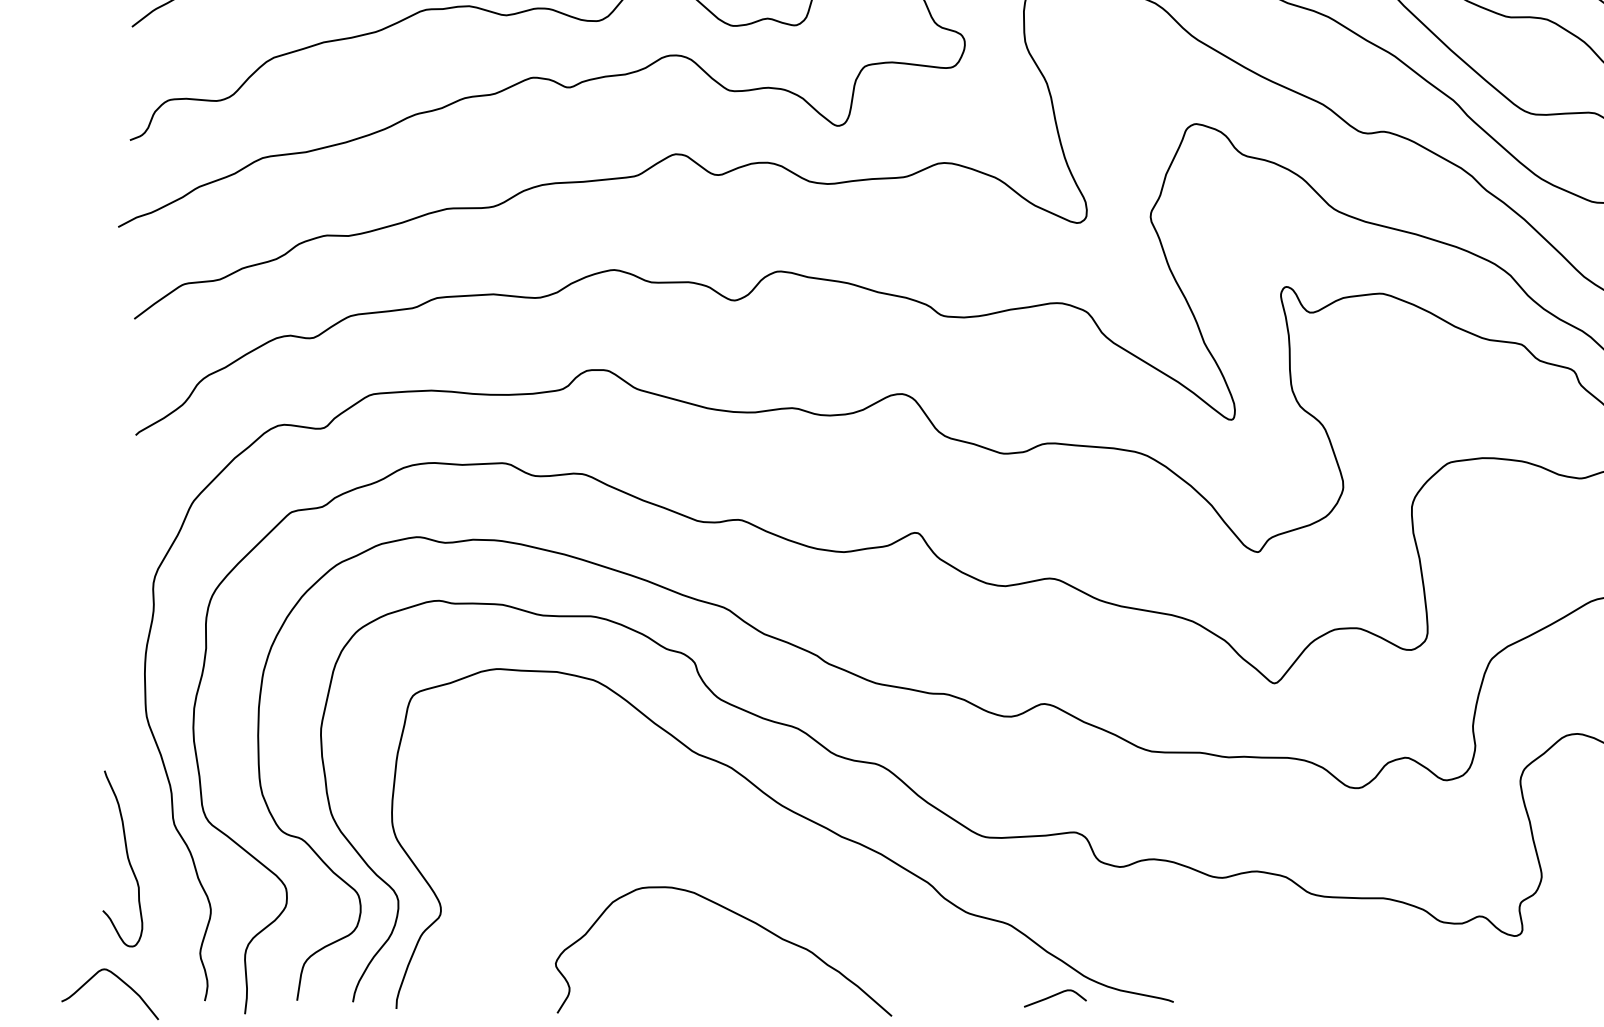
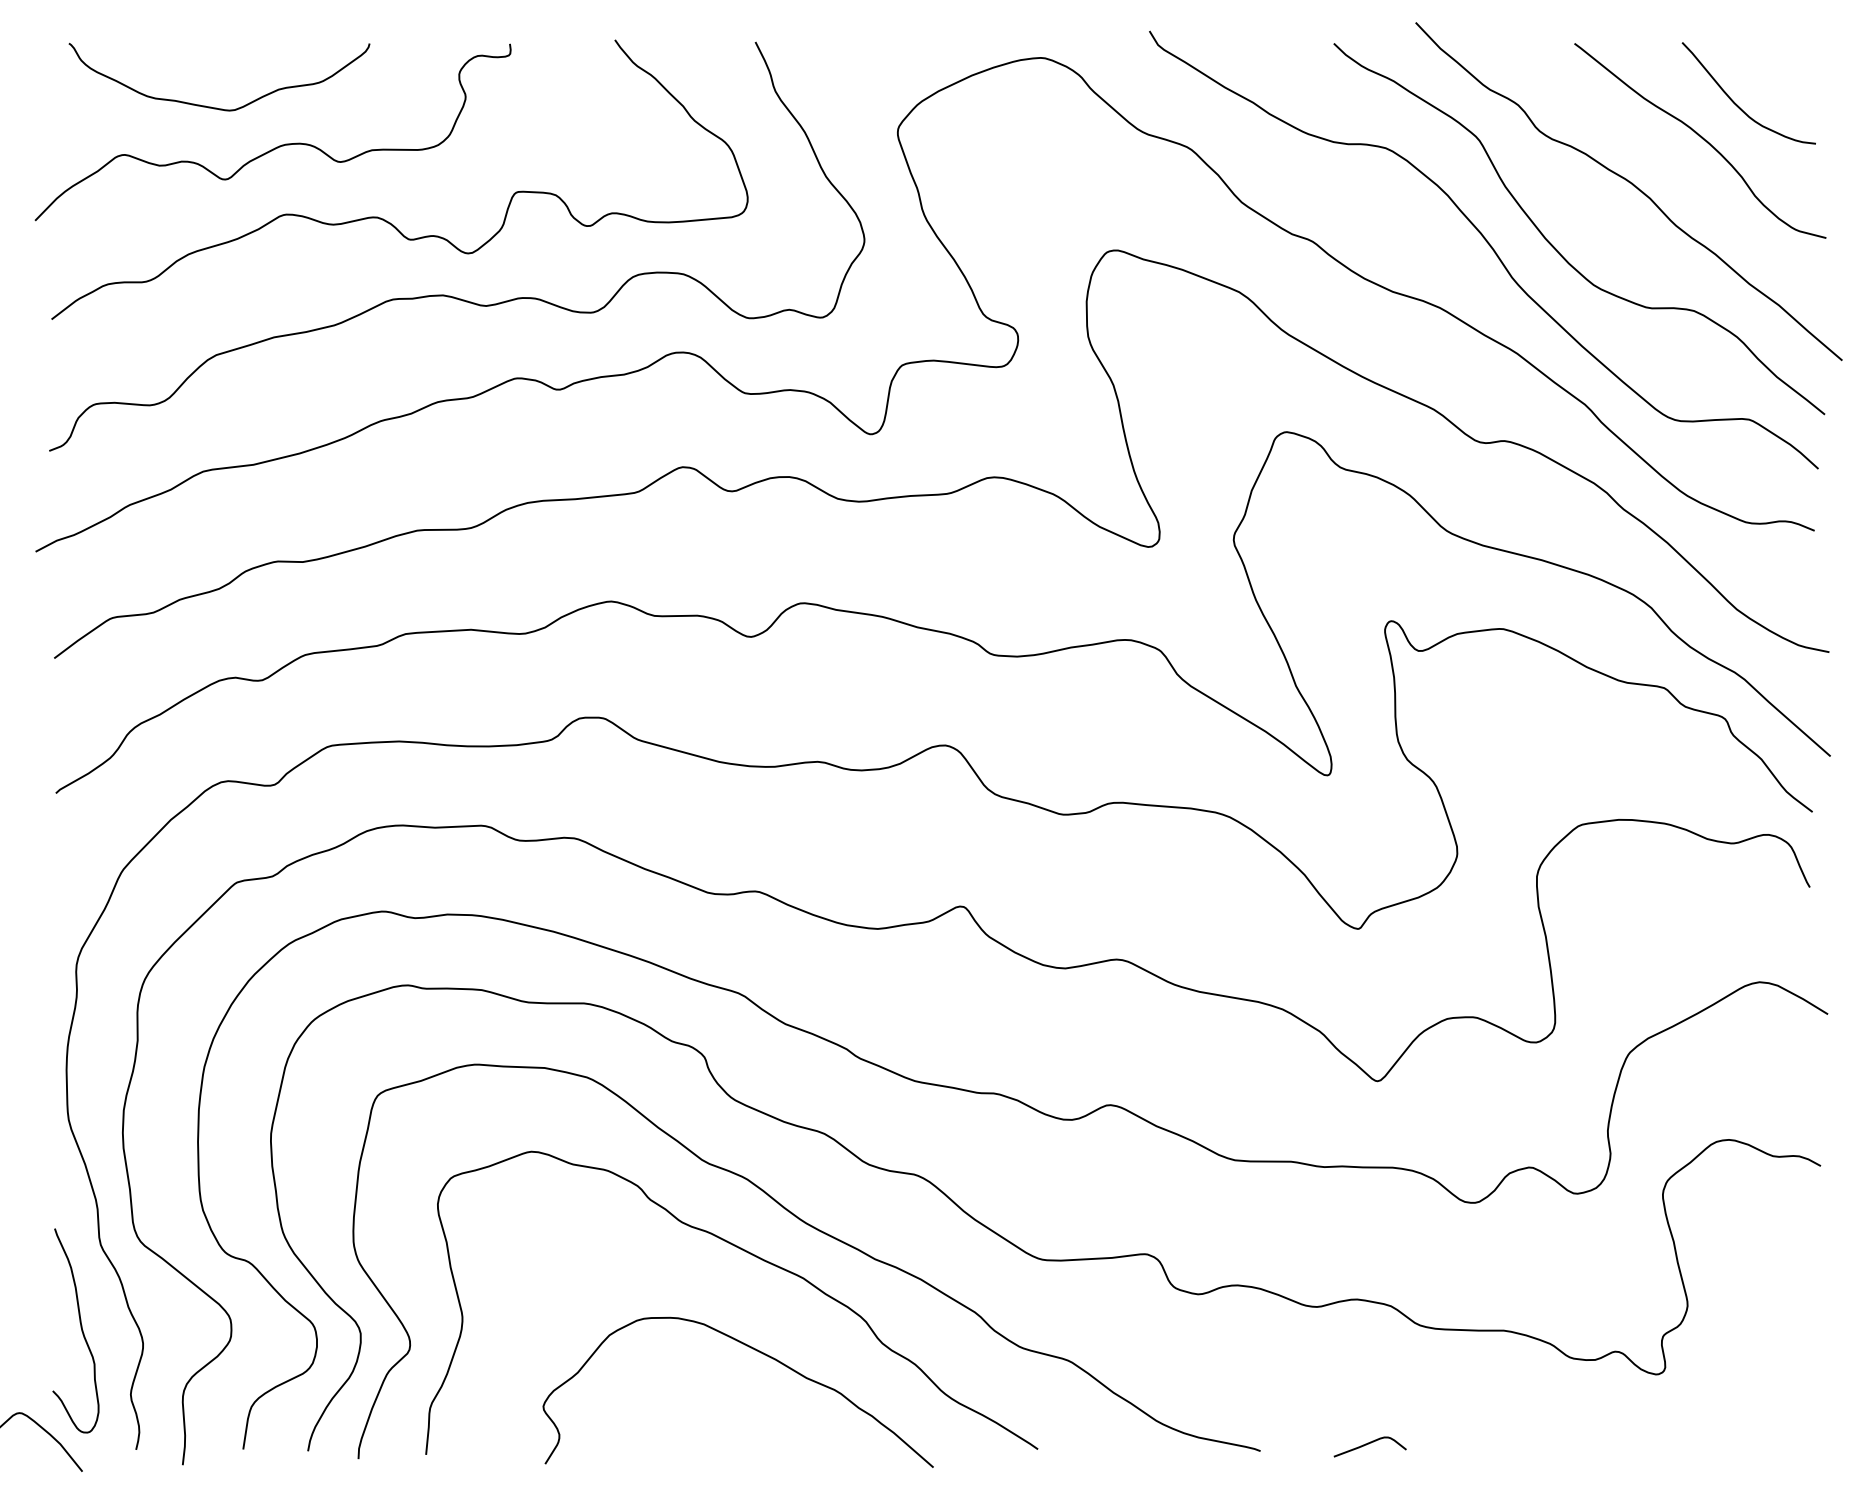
curve: (741, 836) -> (759, 1259), added
curve: (126, 855) -> (80, 1327), moved
curve: (1053, 996) -> (1368, 1444), moved

